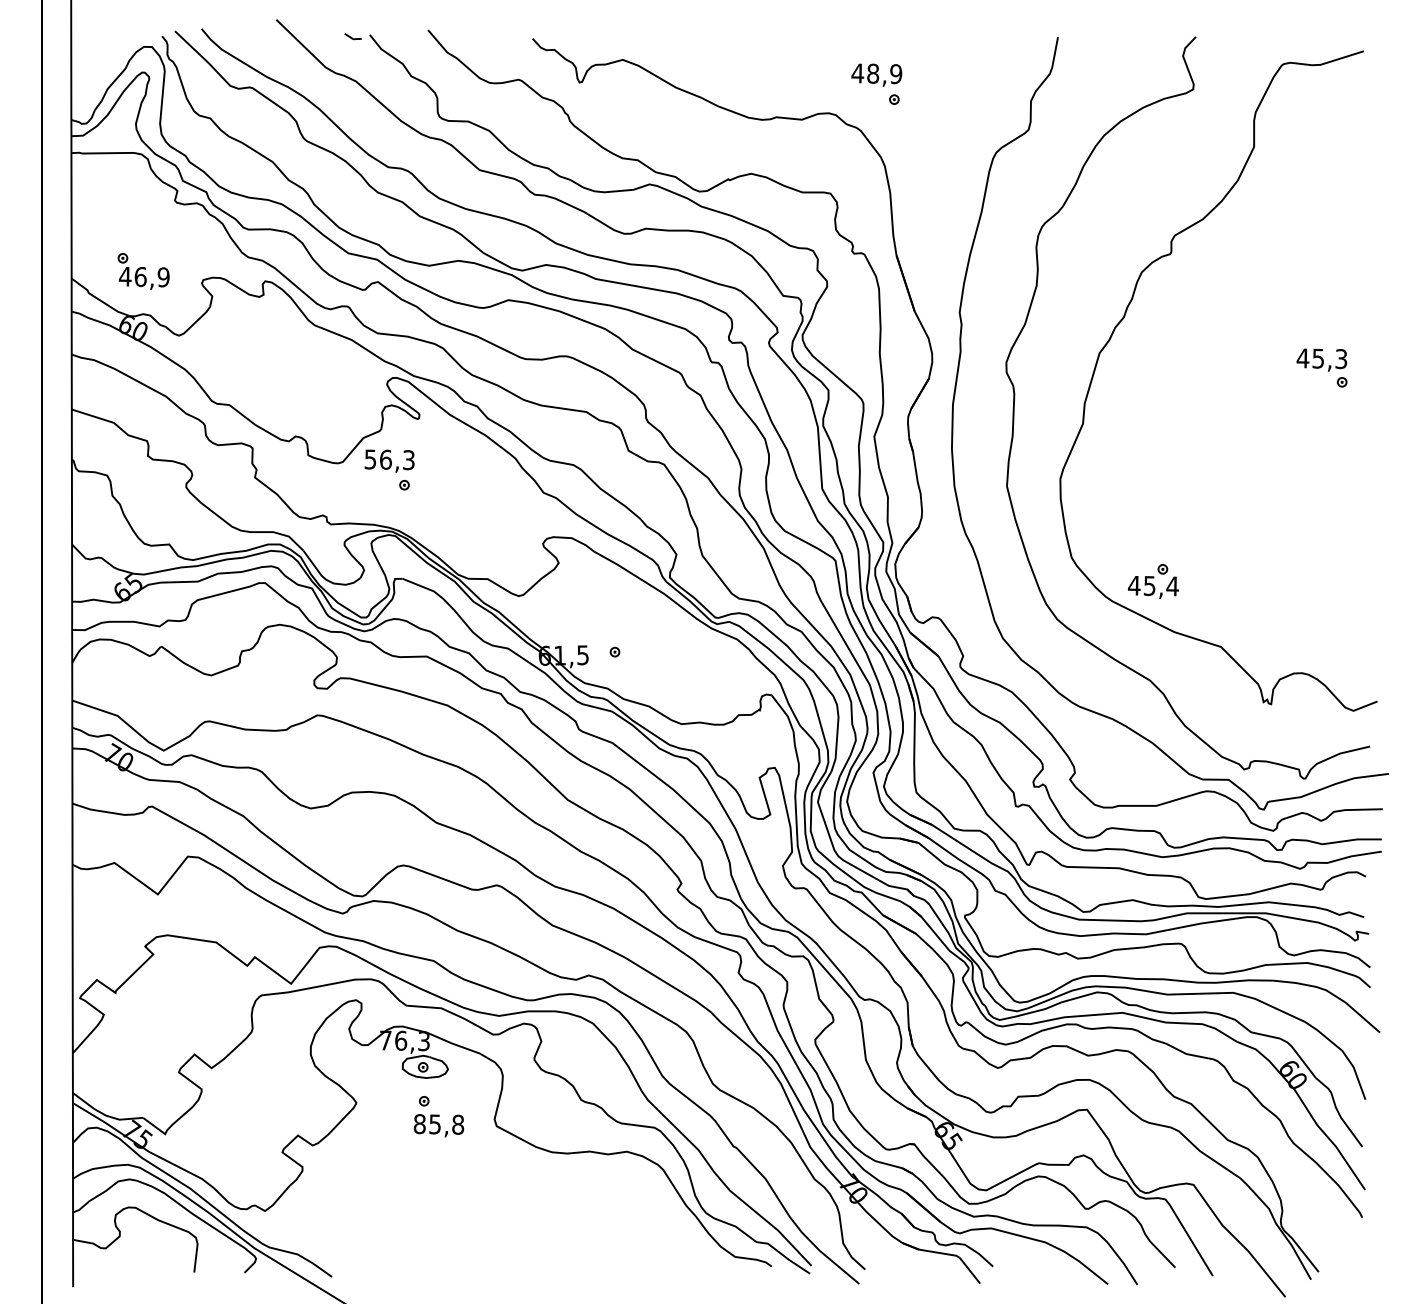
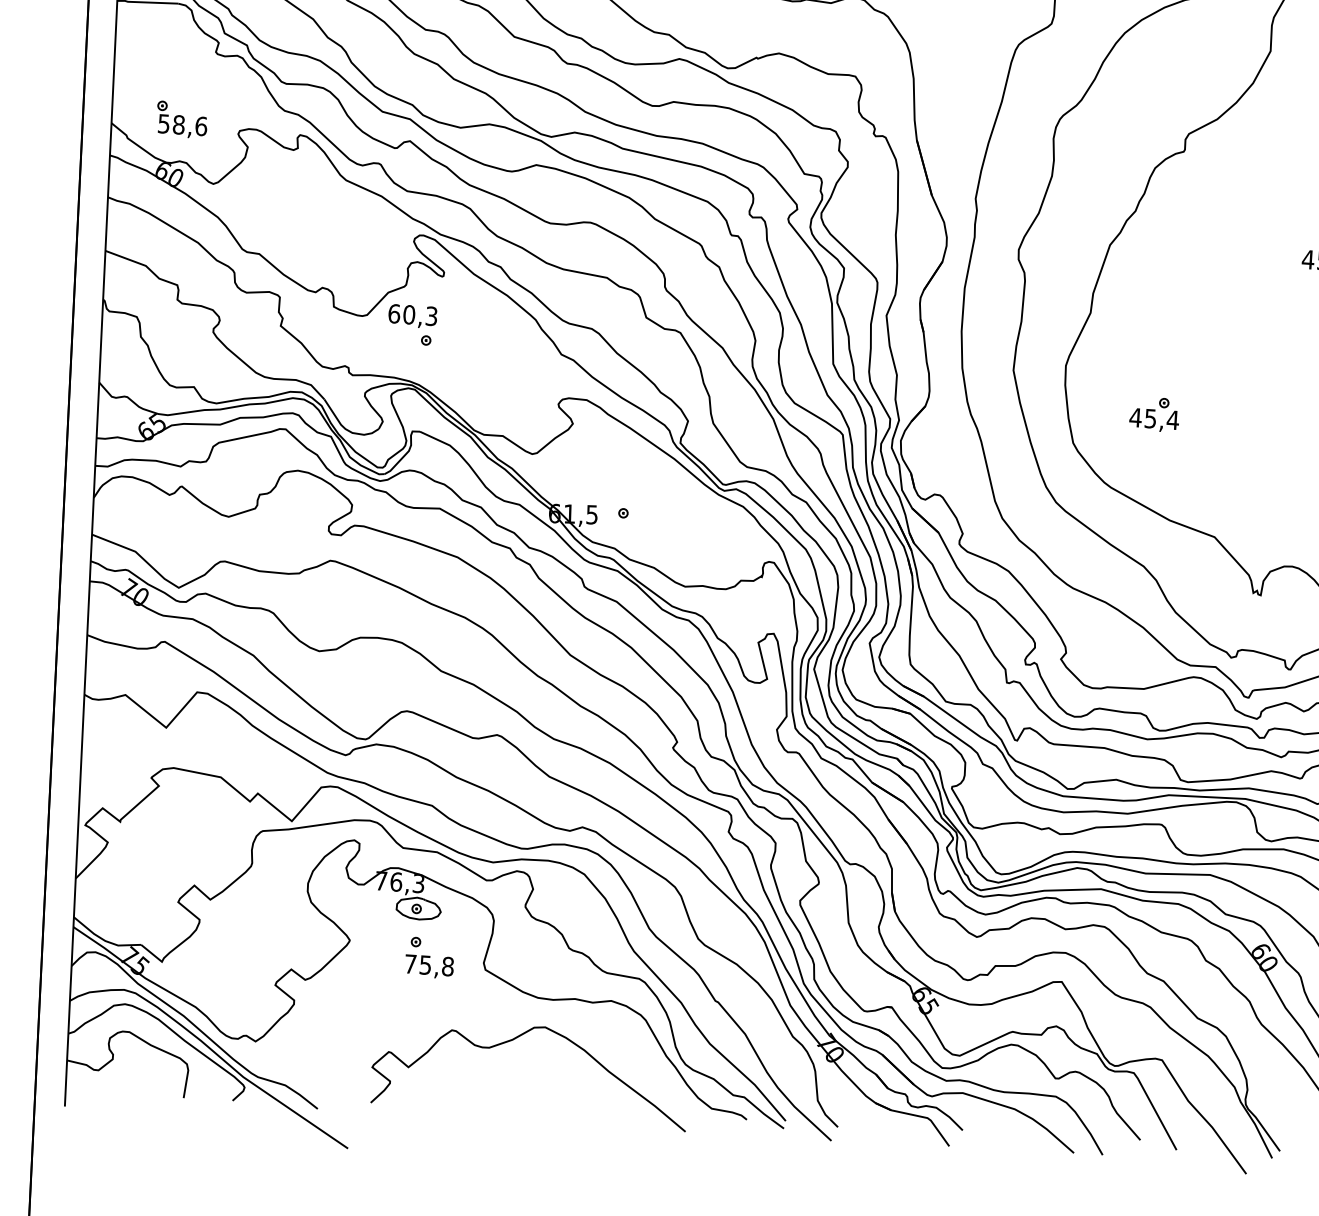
text: (143, 276) -> (181, 124), 46,9 -> 58,6
text: (377, 459) -> (401, 314), 56,3 -> 60,3
part: (1153, 581) -> (1154, 414), moved
text: (419, 1124) -> (410, 964), 85,8 -> 75,8
curve: (528, 1197) -> (513, 1040), added

